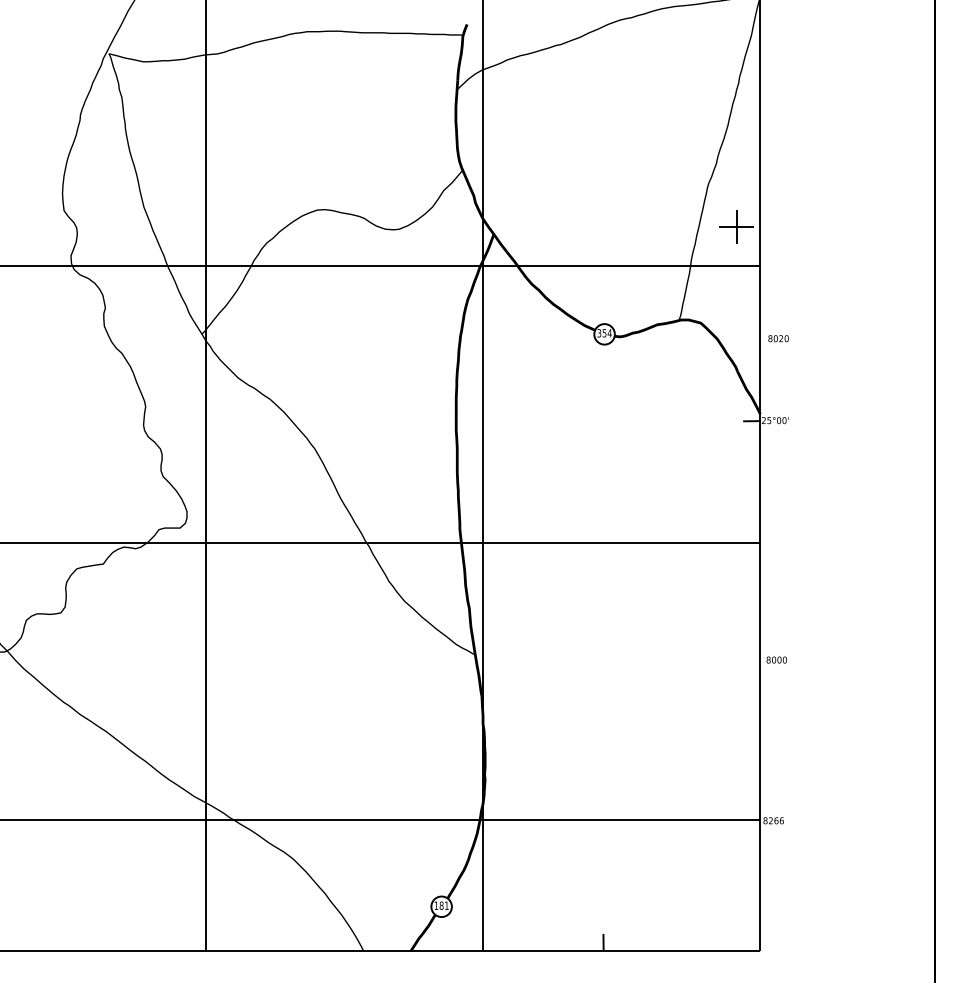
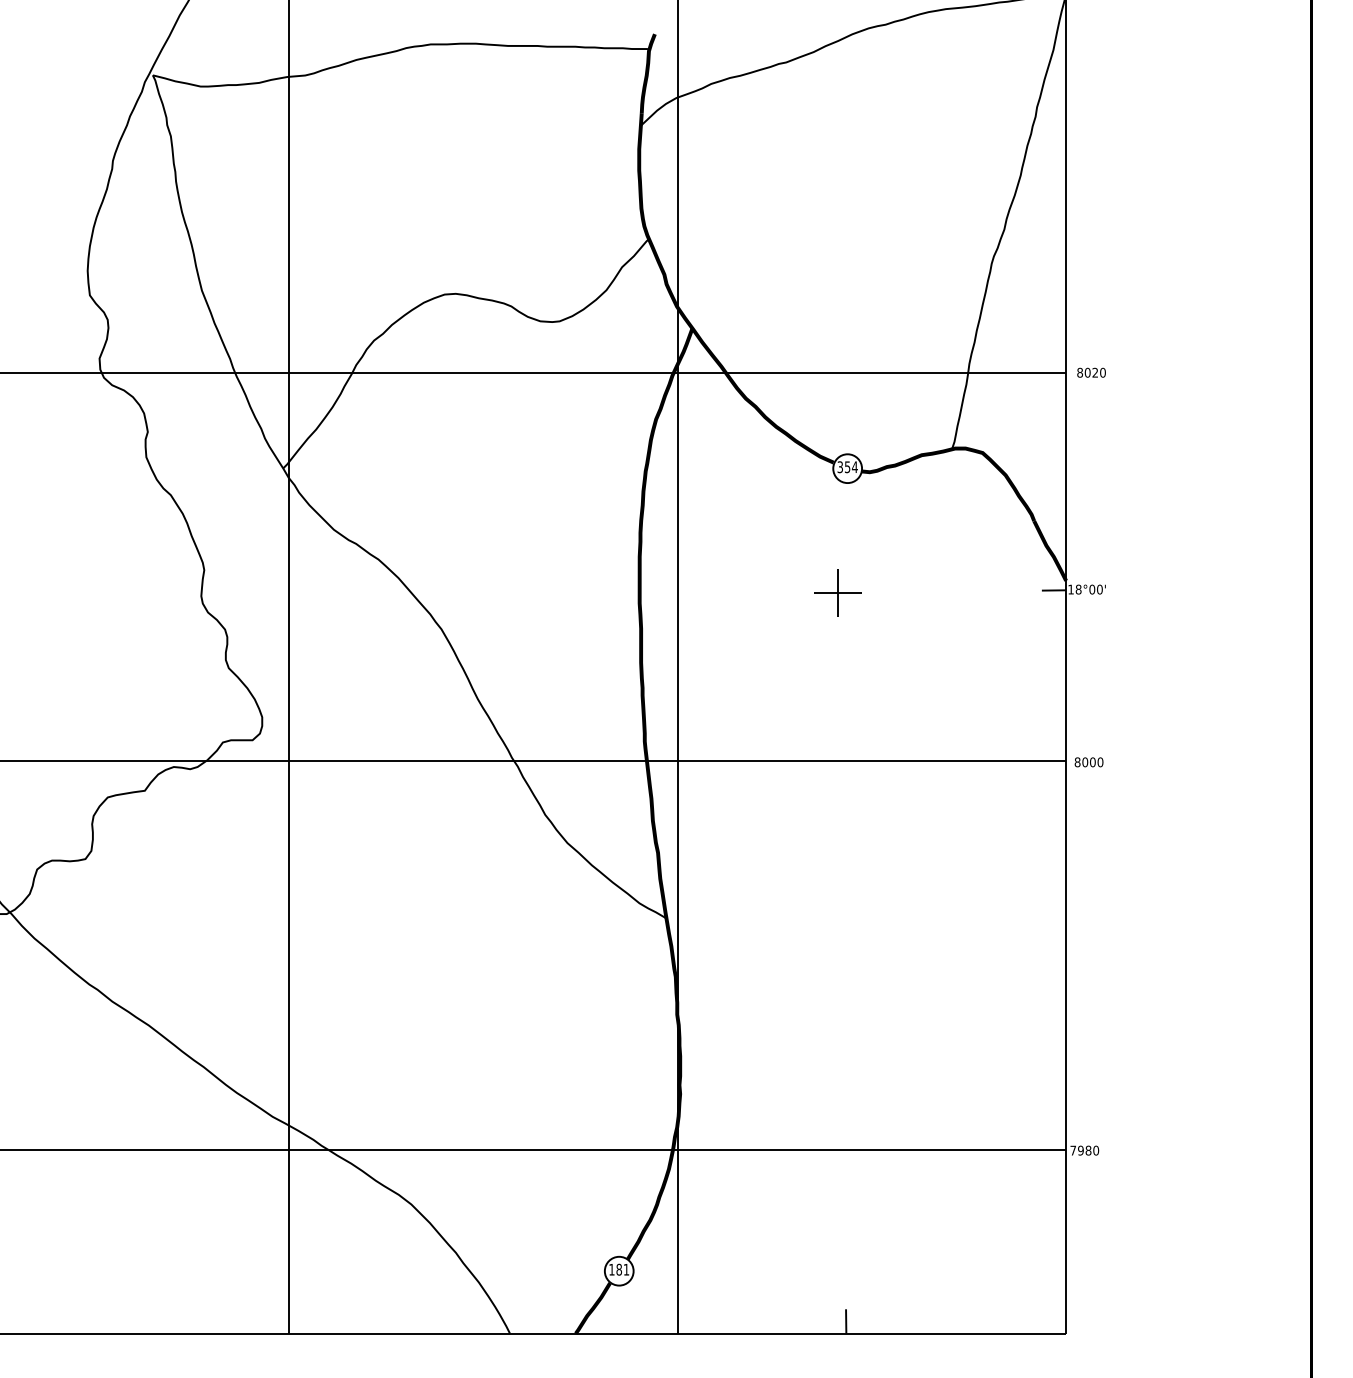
part: (736, 226) -> (837, 592), moved
text: (778, 338) -> (1091, 372), moved
text: (766, 420) -> (1074, 589), 25°00' -> 18°00'
text: (776, 660) -> (1088, 762), moved
text: (773, 820) -> (1084, 1150), 8266 -> 7980

